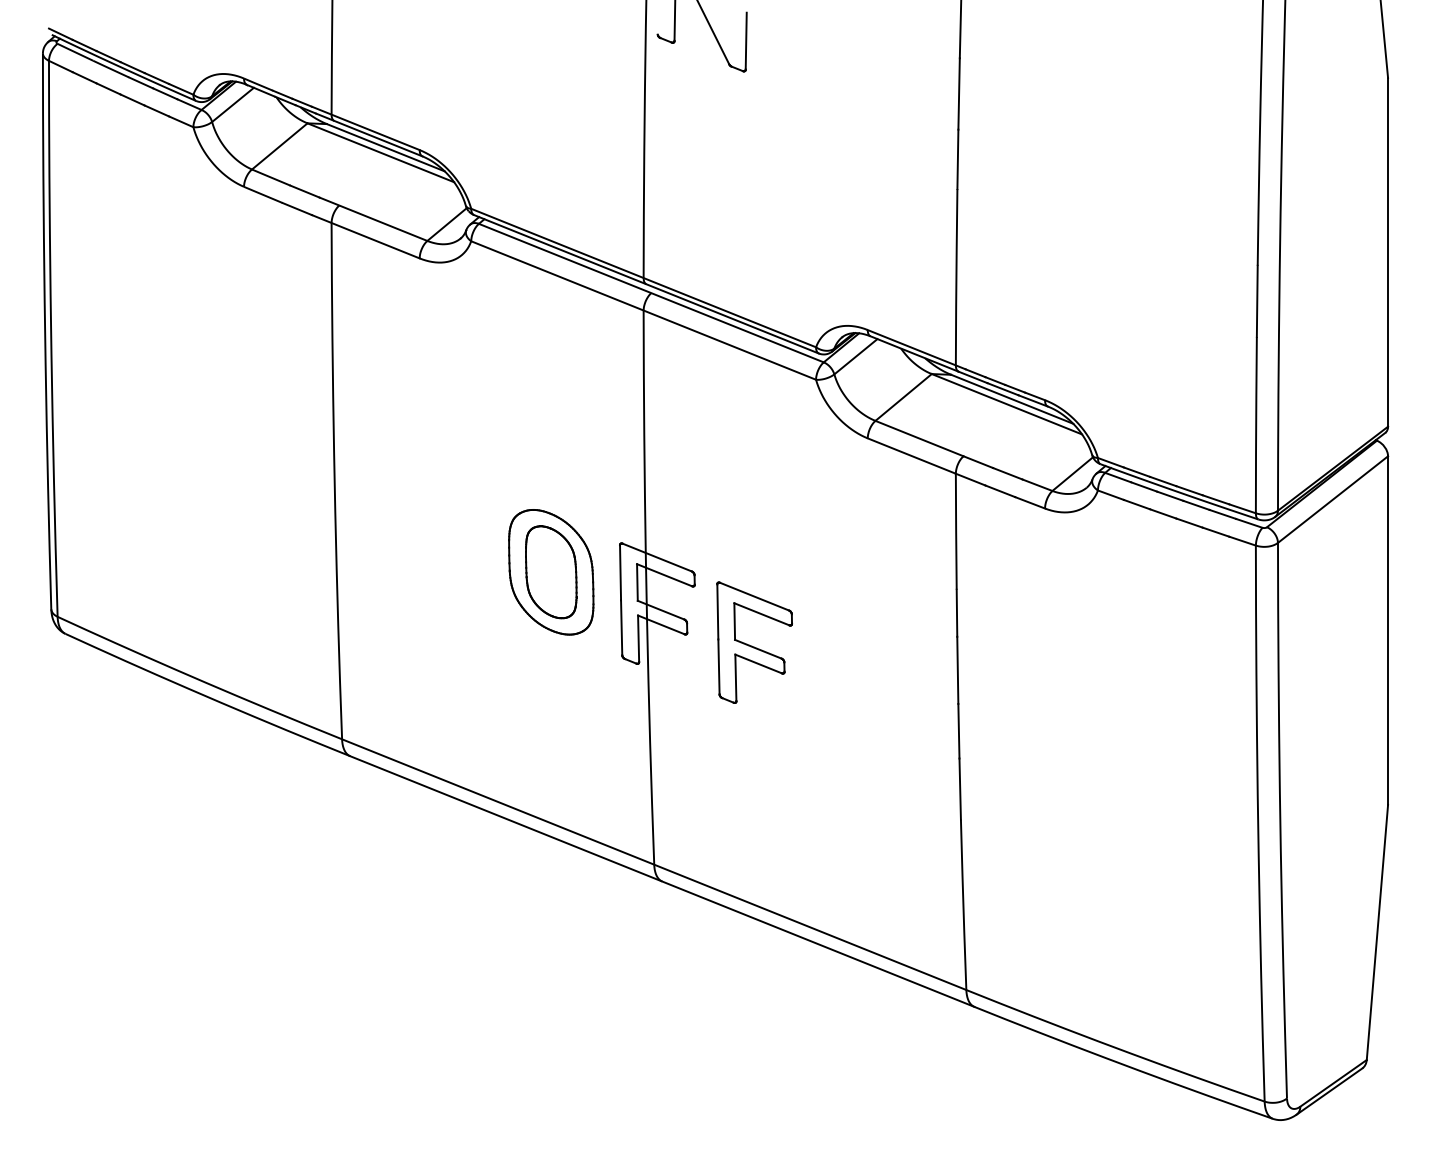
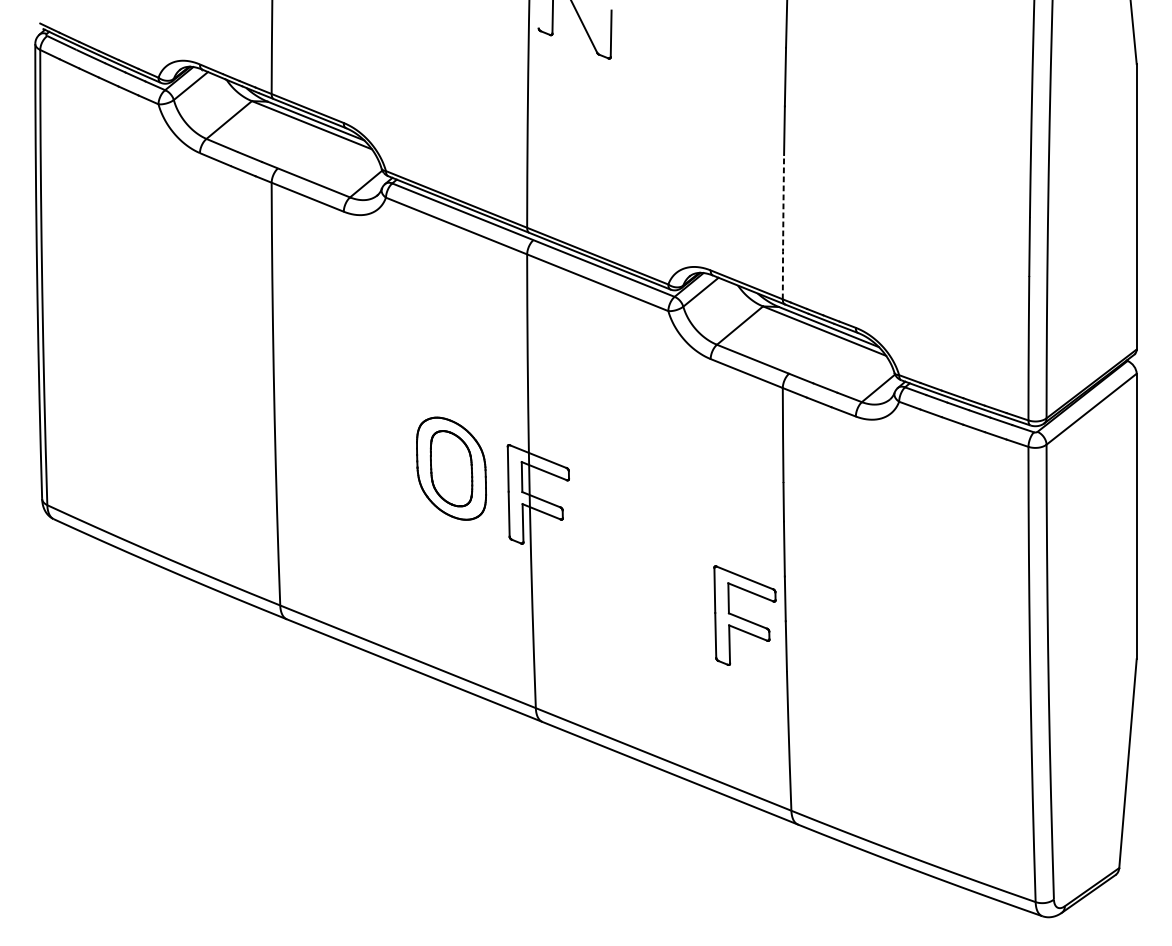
line: (956, 276) -> (783, 226), solid -> dashed
part: (754, 642) -> (744, 615), moved

